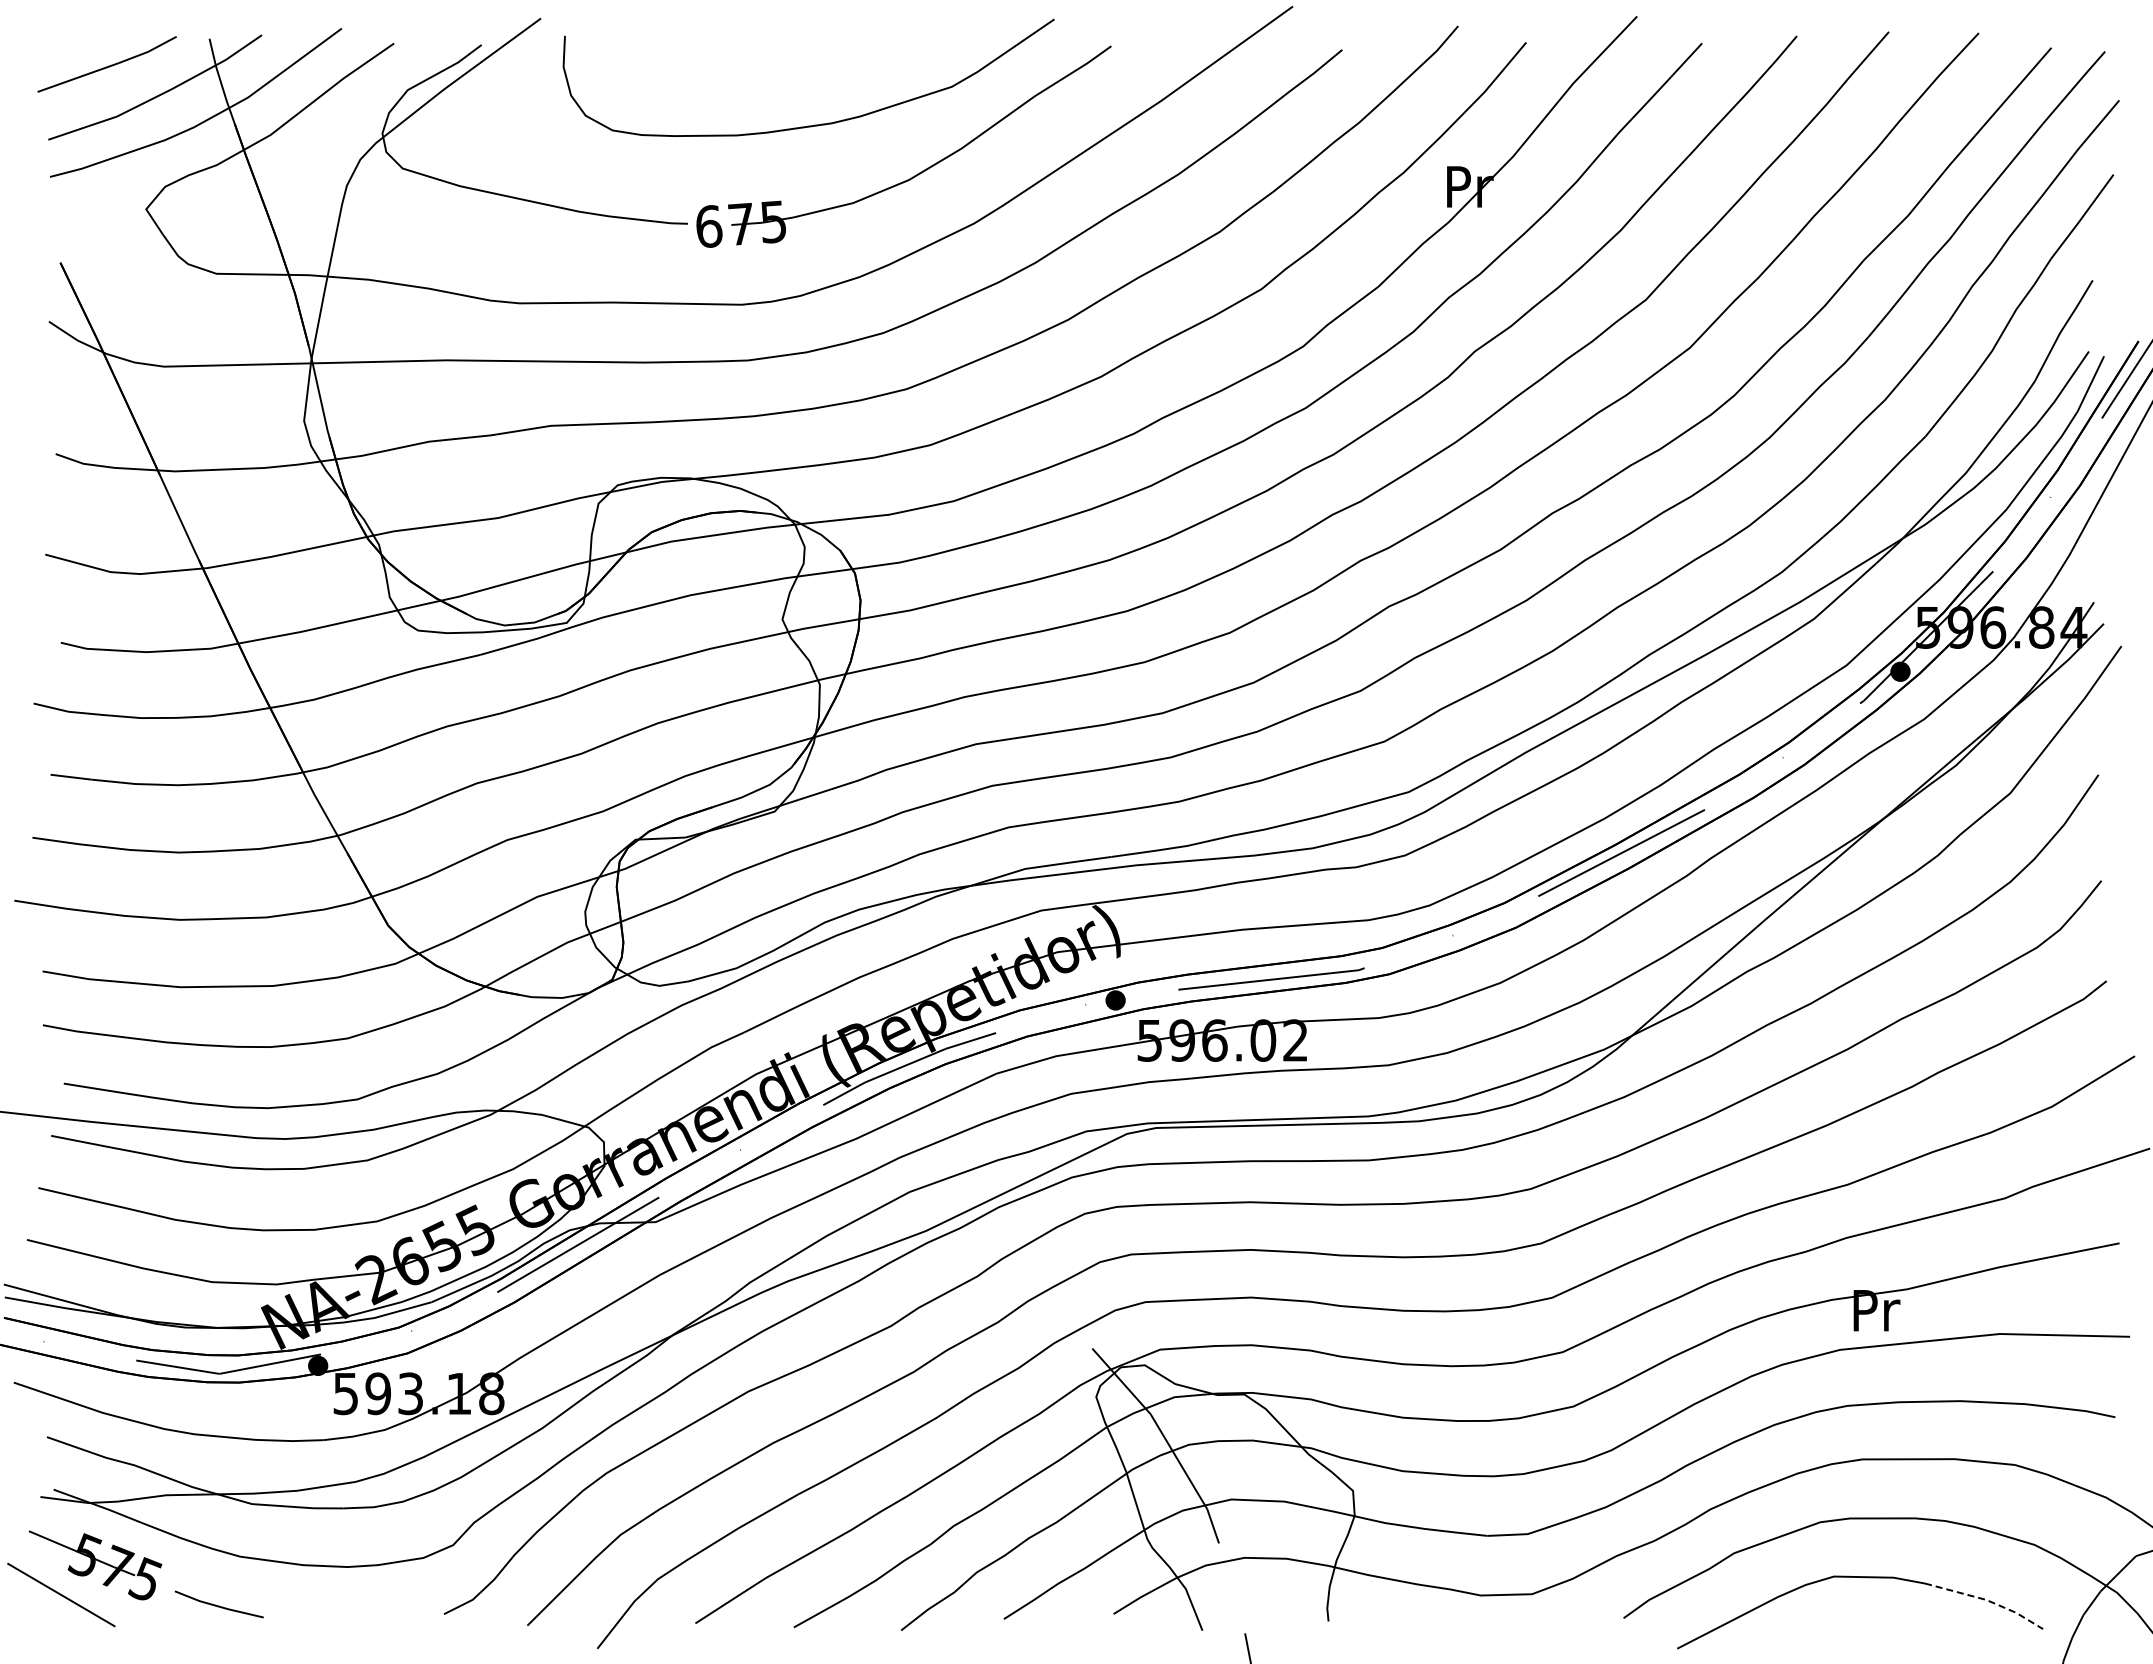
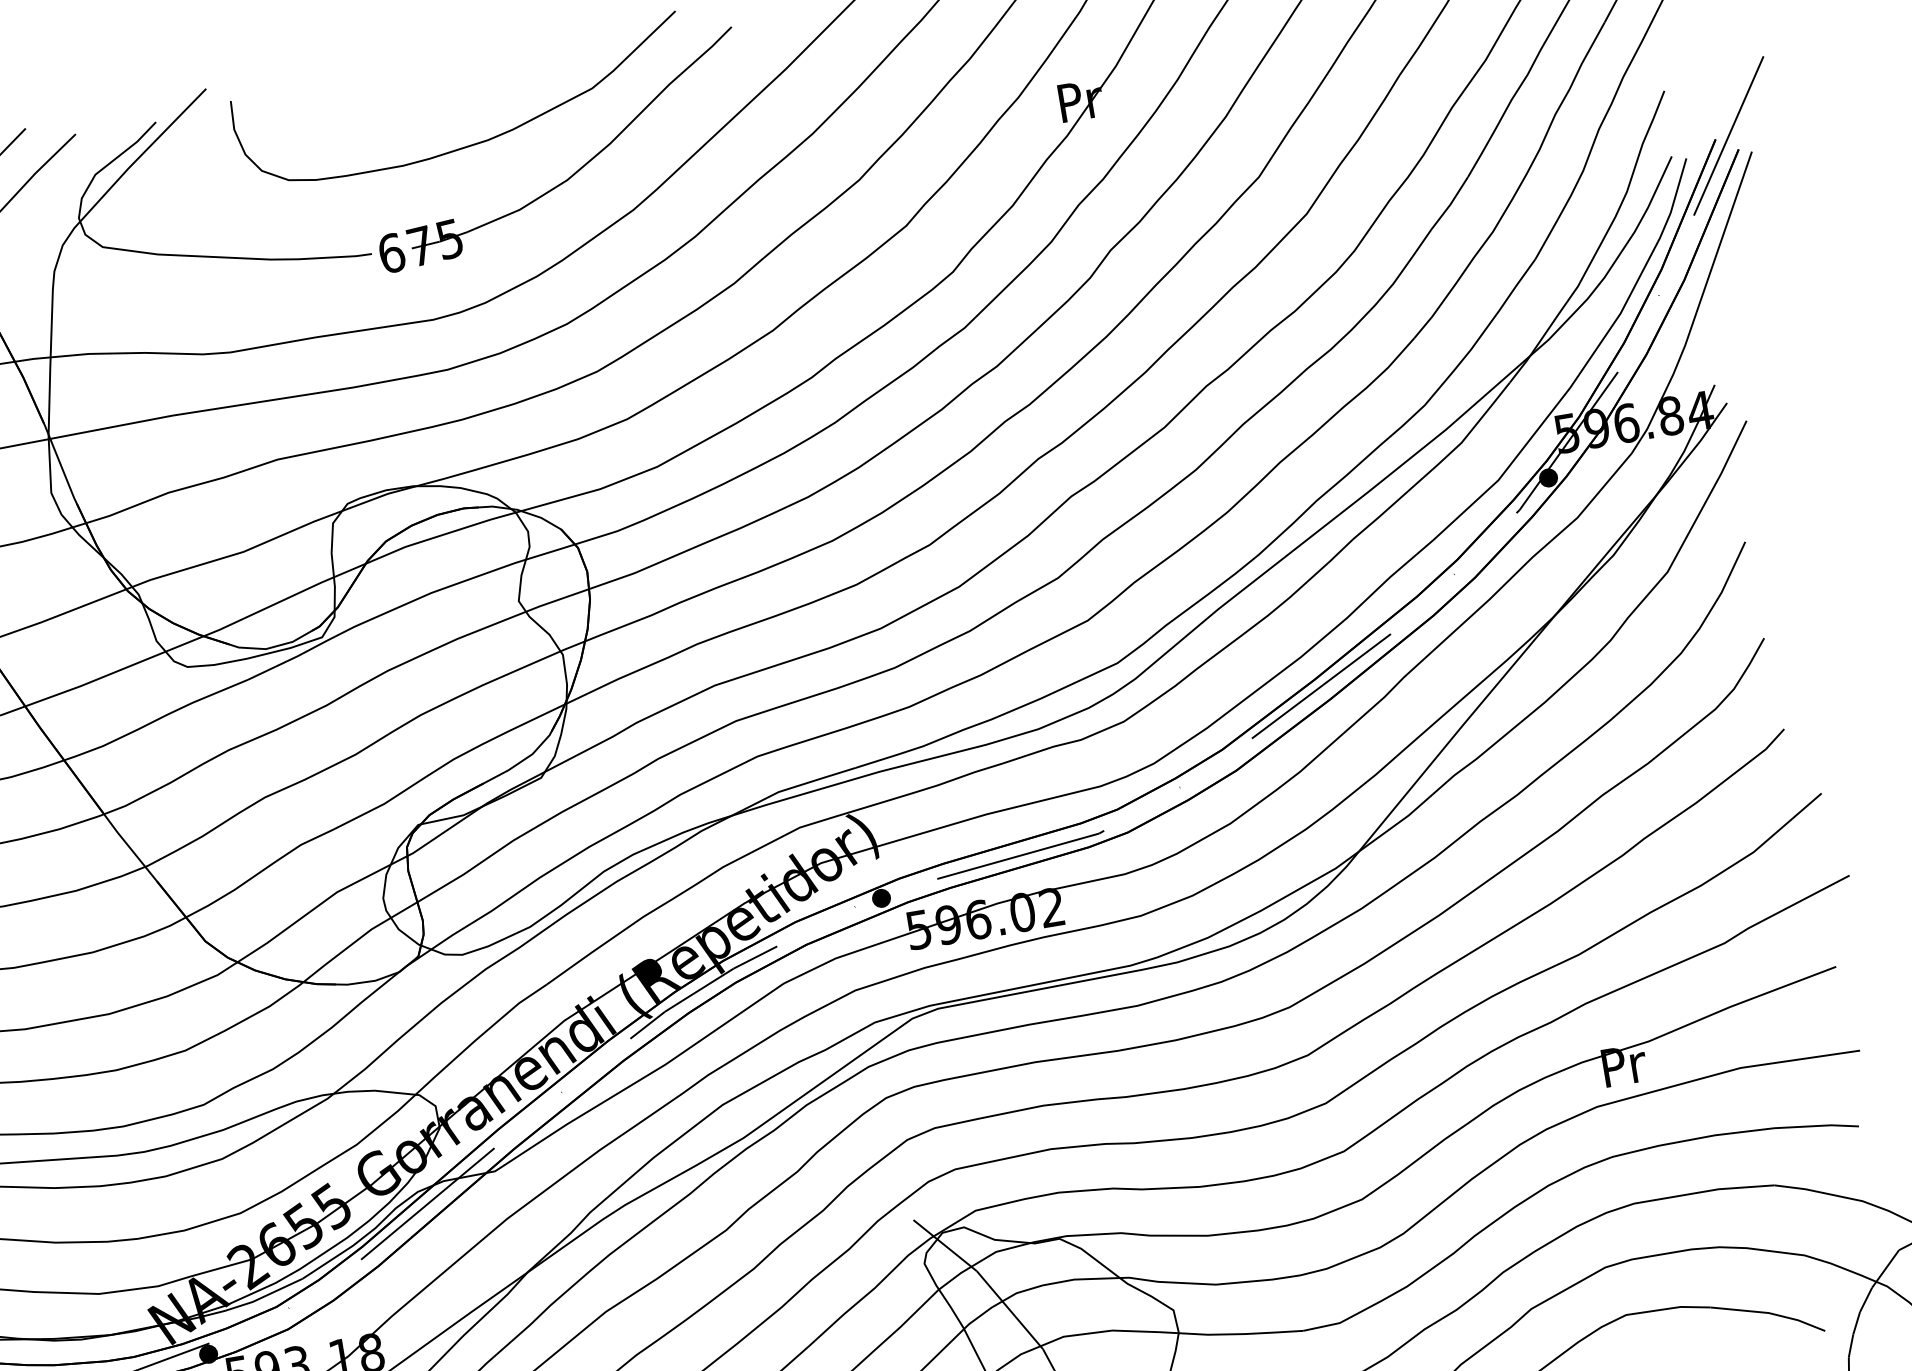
line: (1987, 1600) -> (1770, 1313), dashed -> solid

